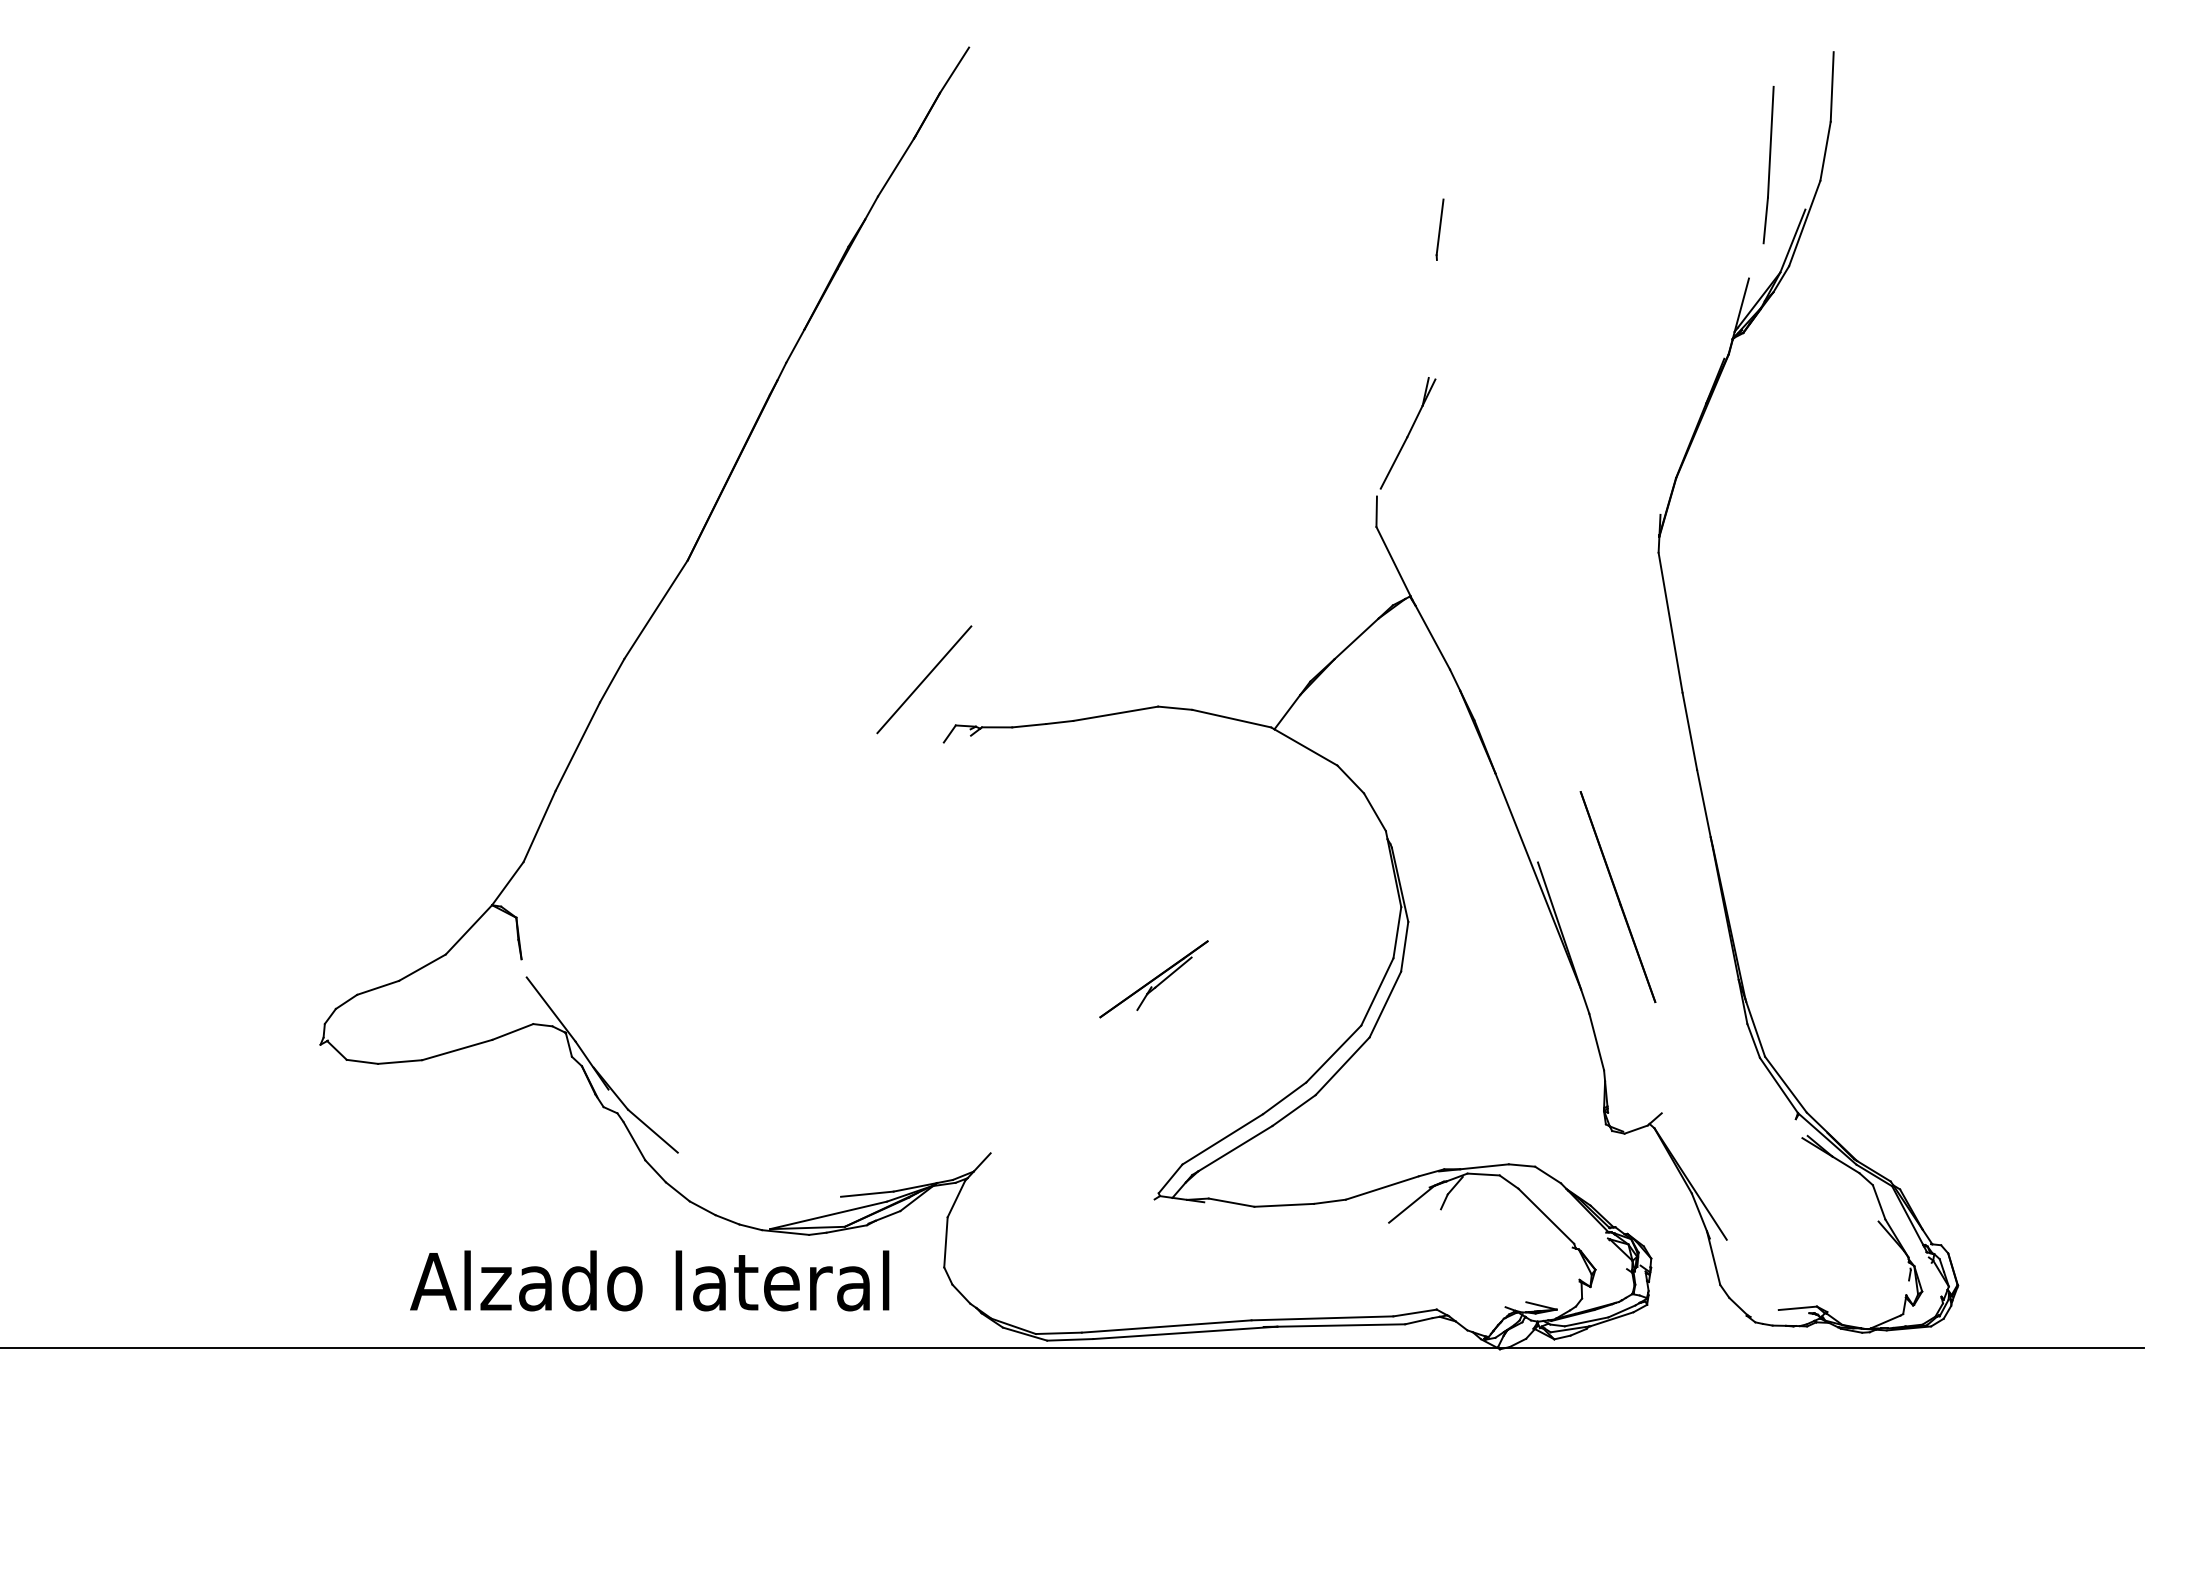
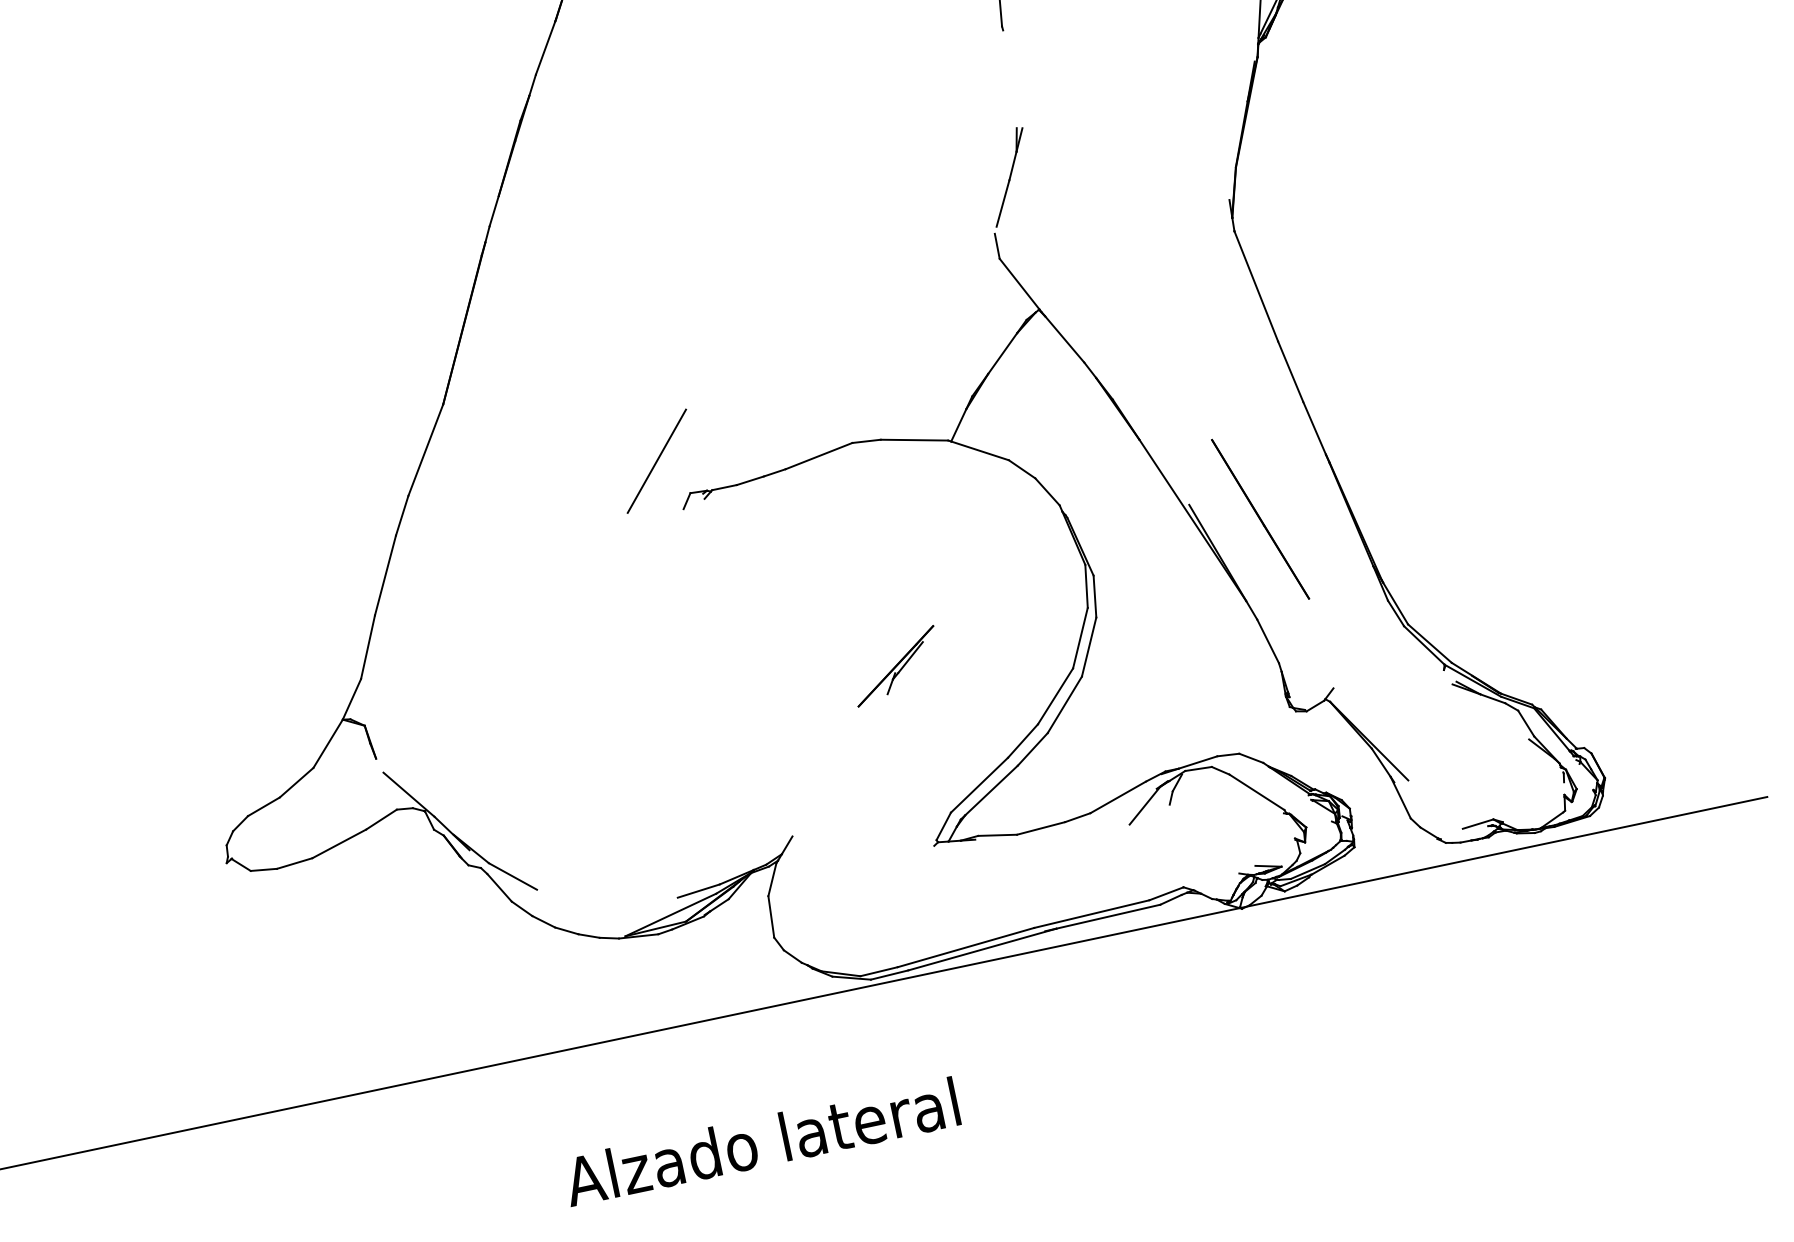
text: (649, 1280) -> (761, 1141), moved

